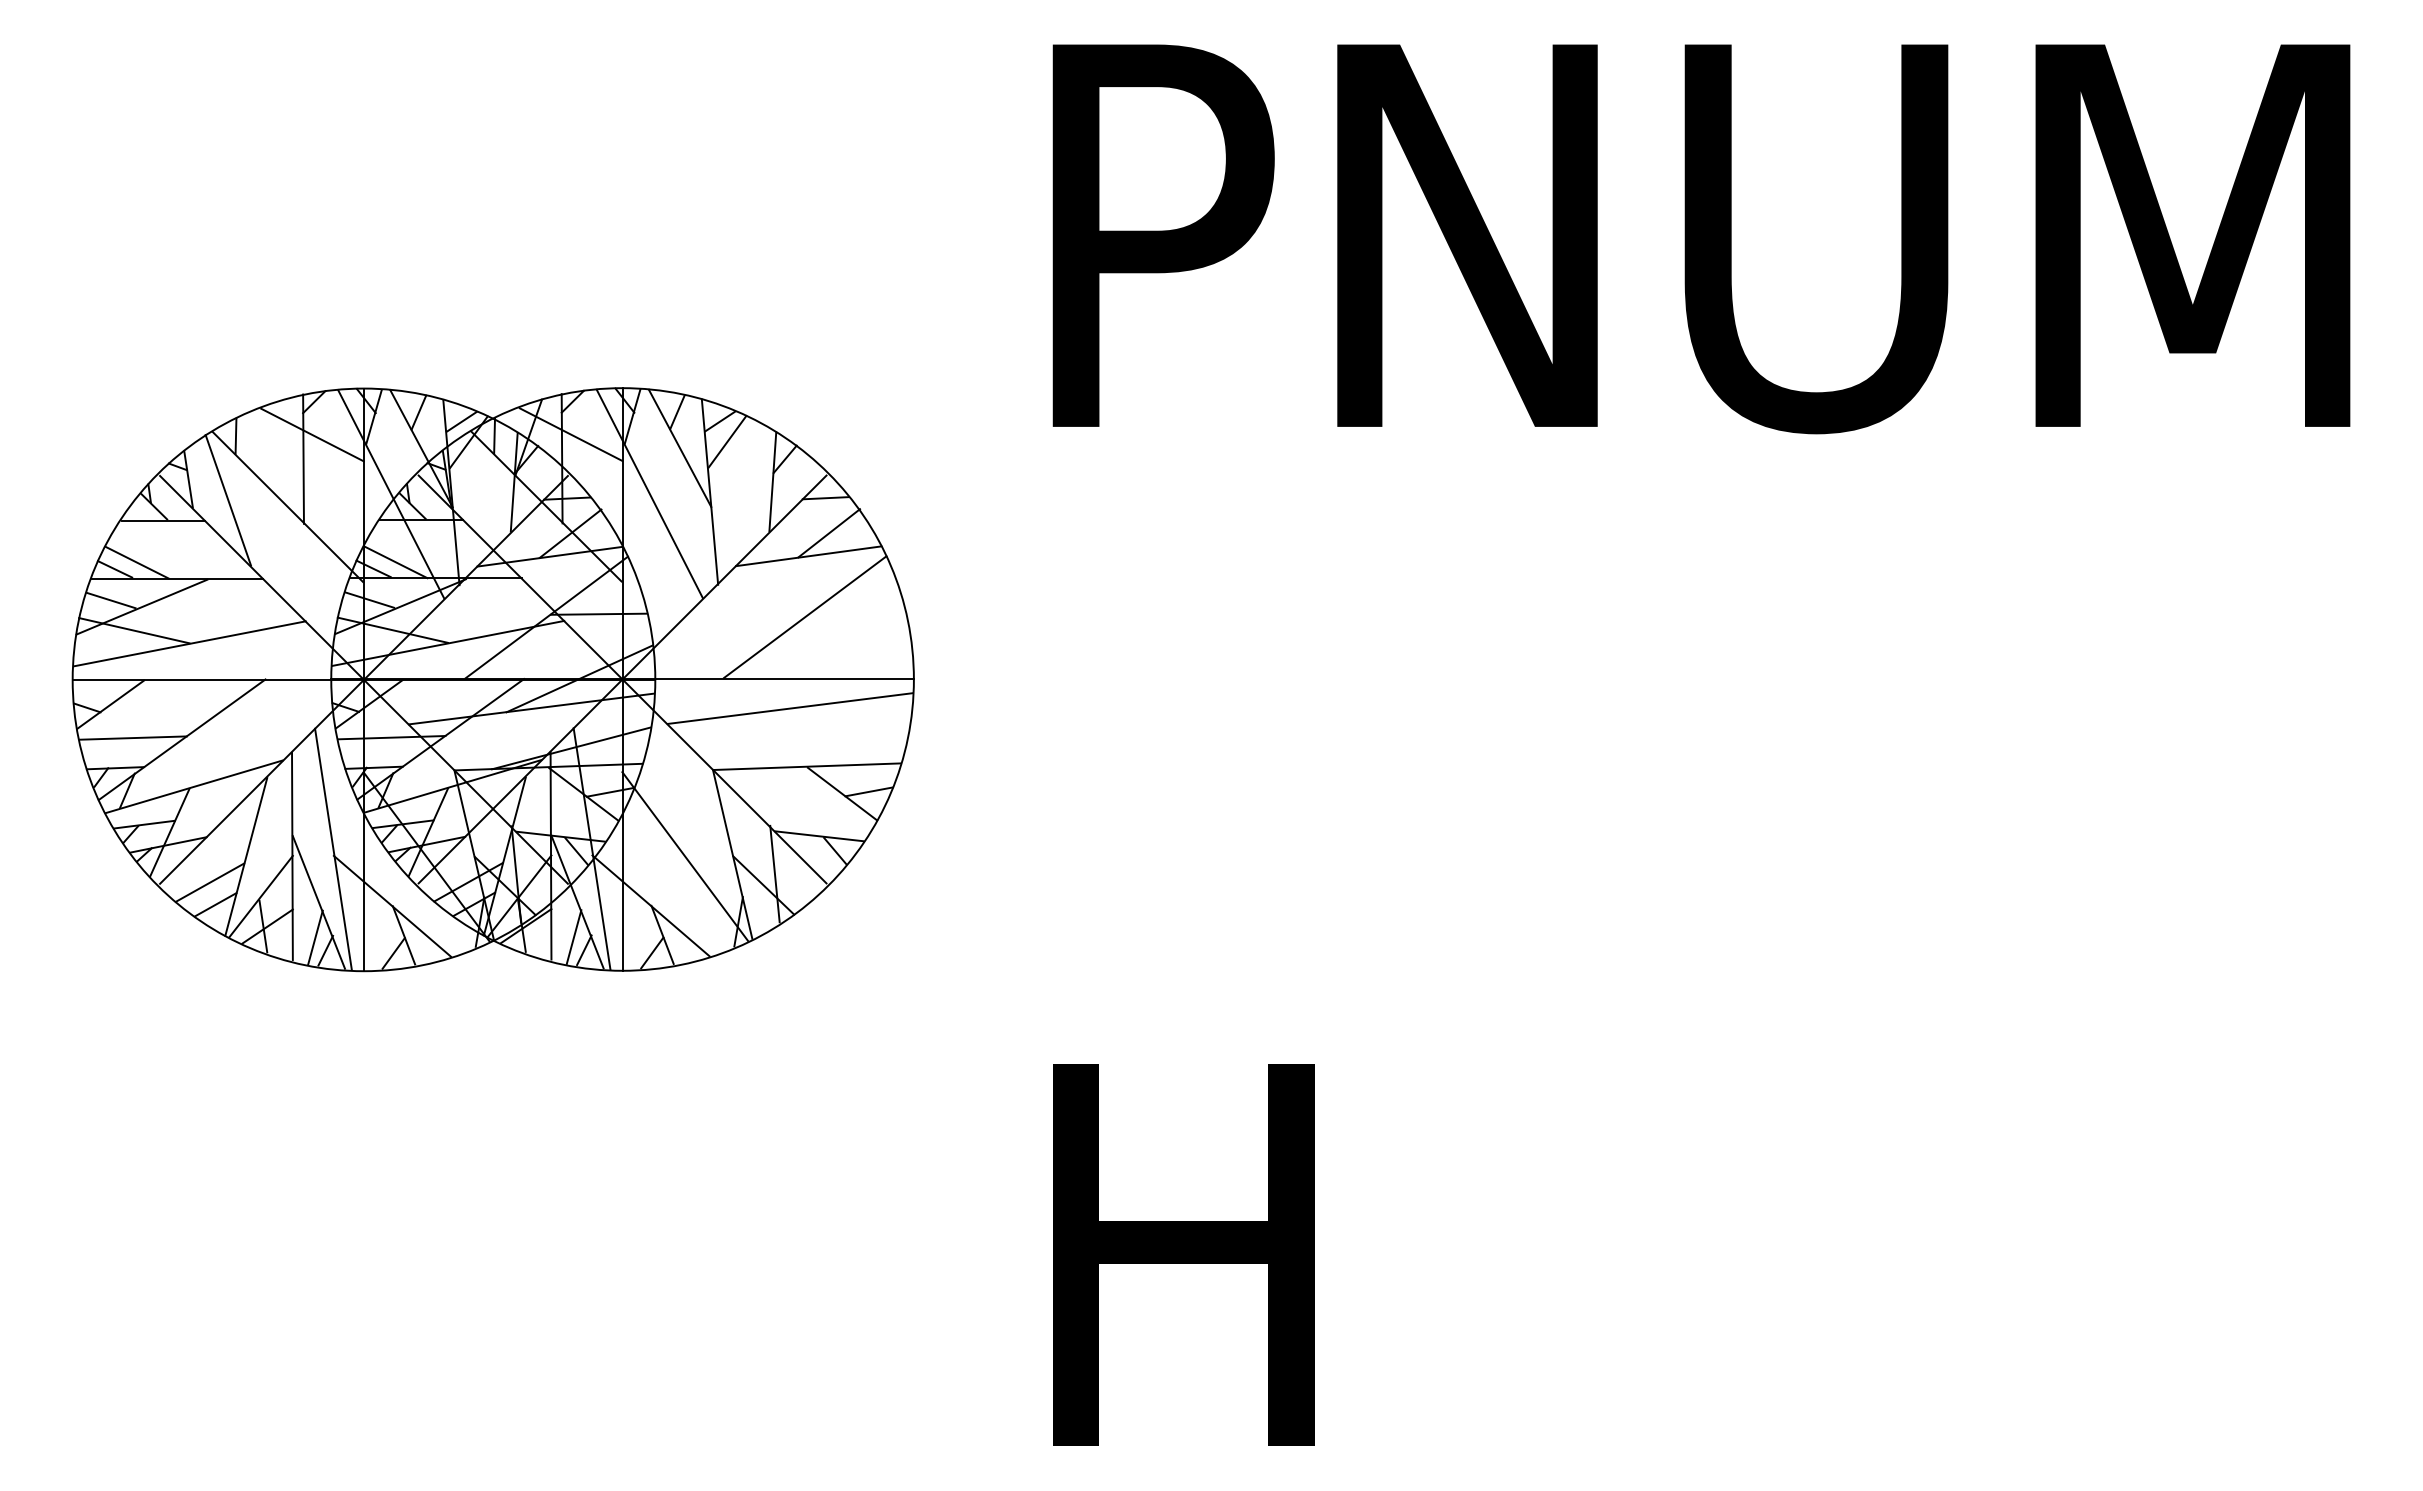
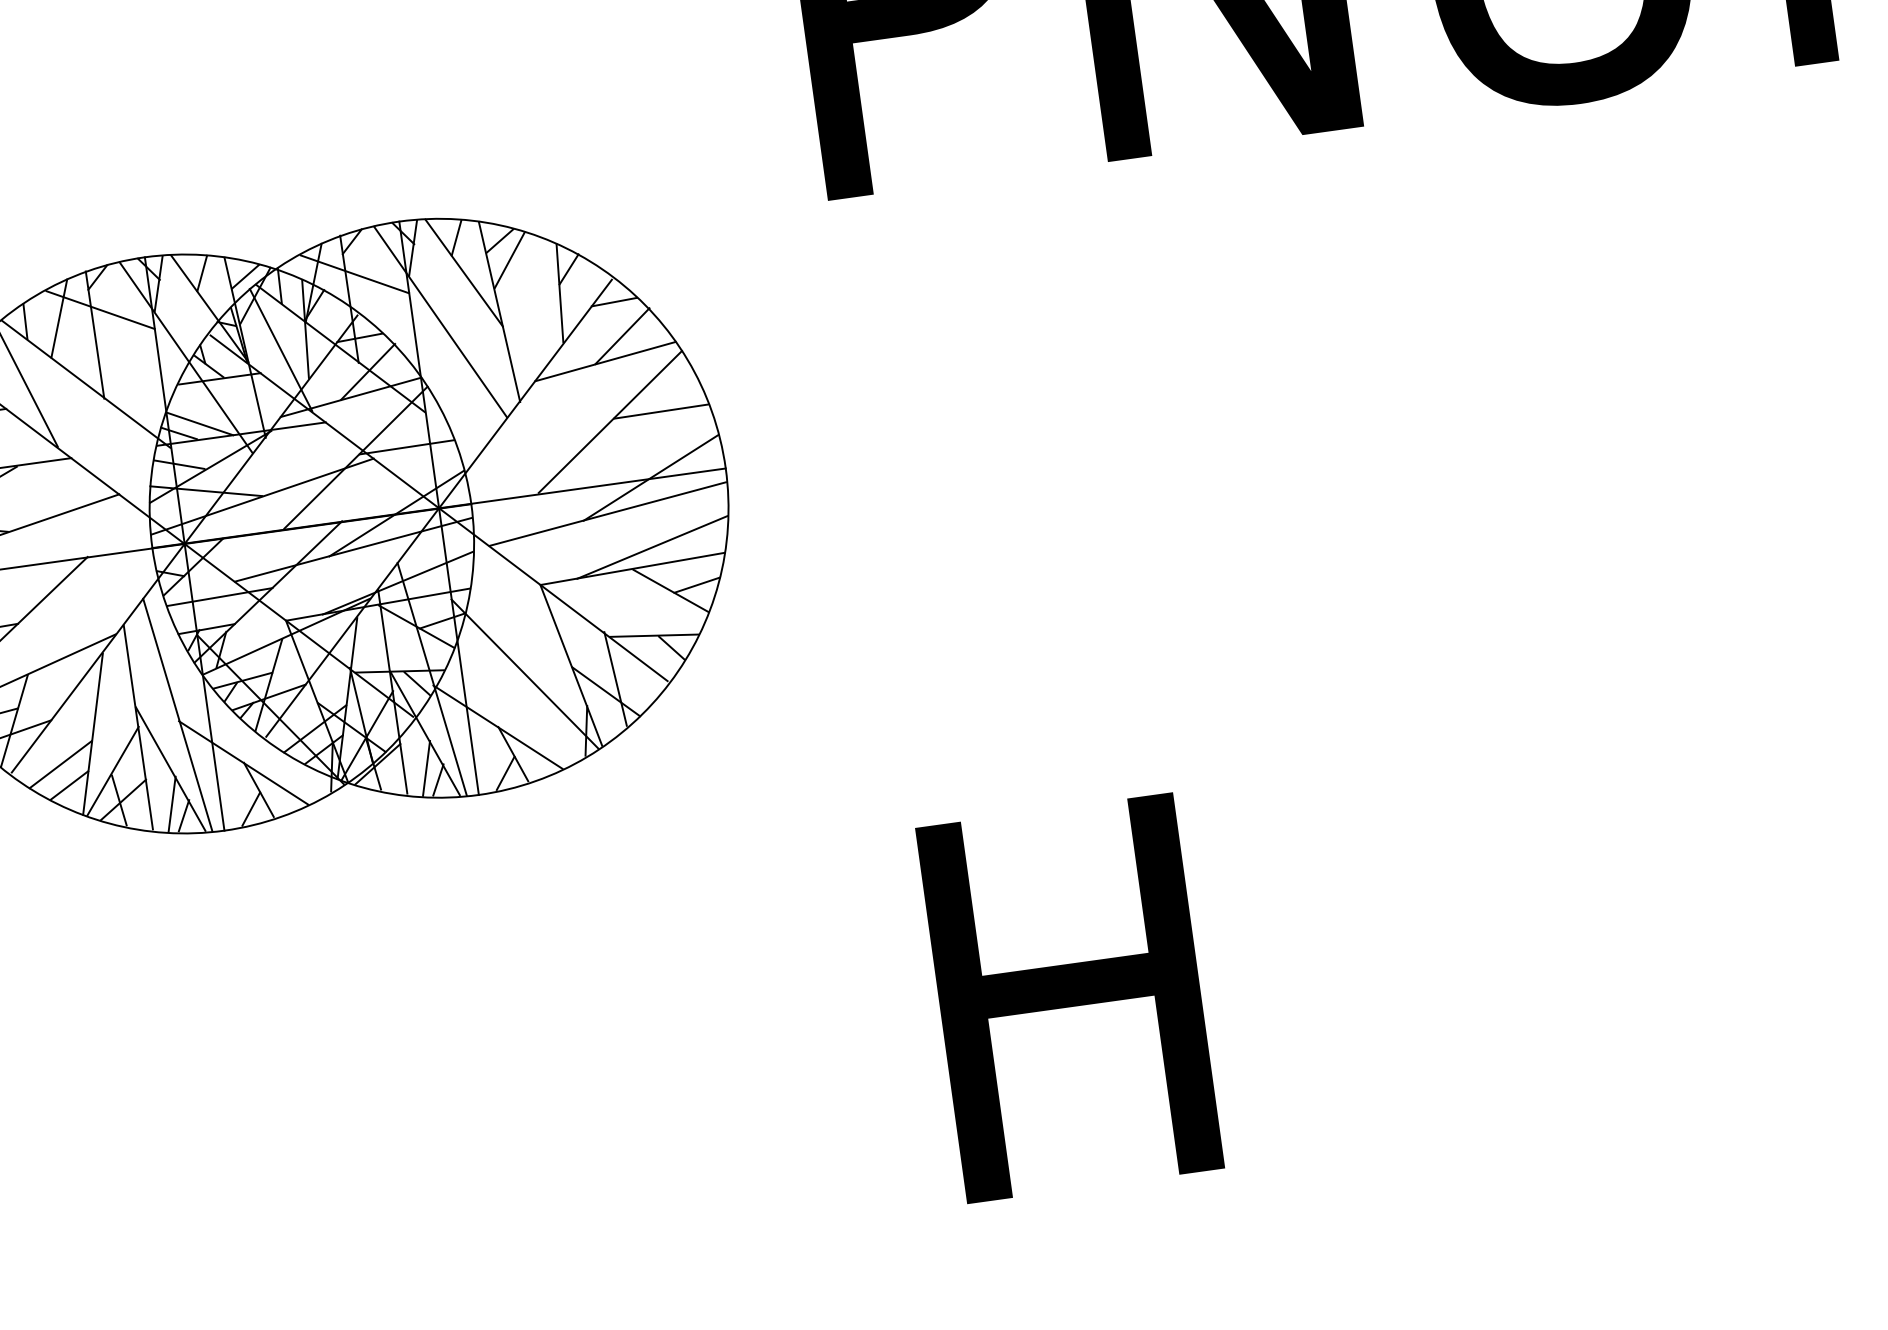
line: (269, 437) -> (58, 318), added
line: (486, 499) -> (280, 349), added
line: (857, 613) -> (661, 411), added
line: (838, 678) -> (651, 477), added
line: (829, 747) -> (651, 546), added

